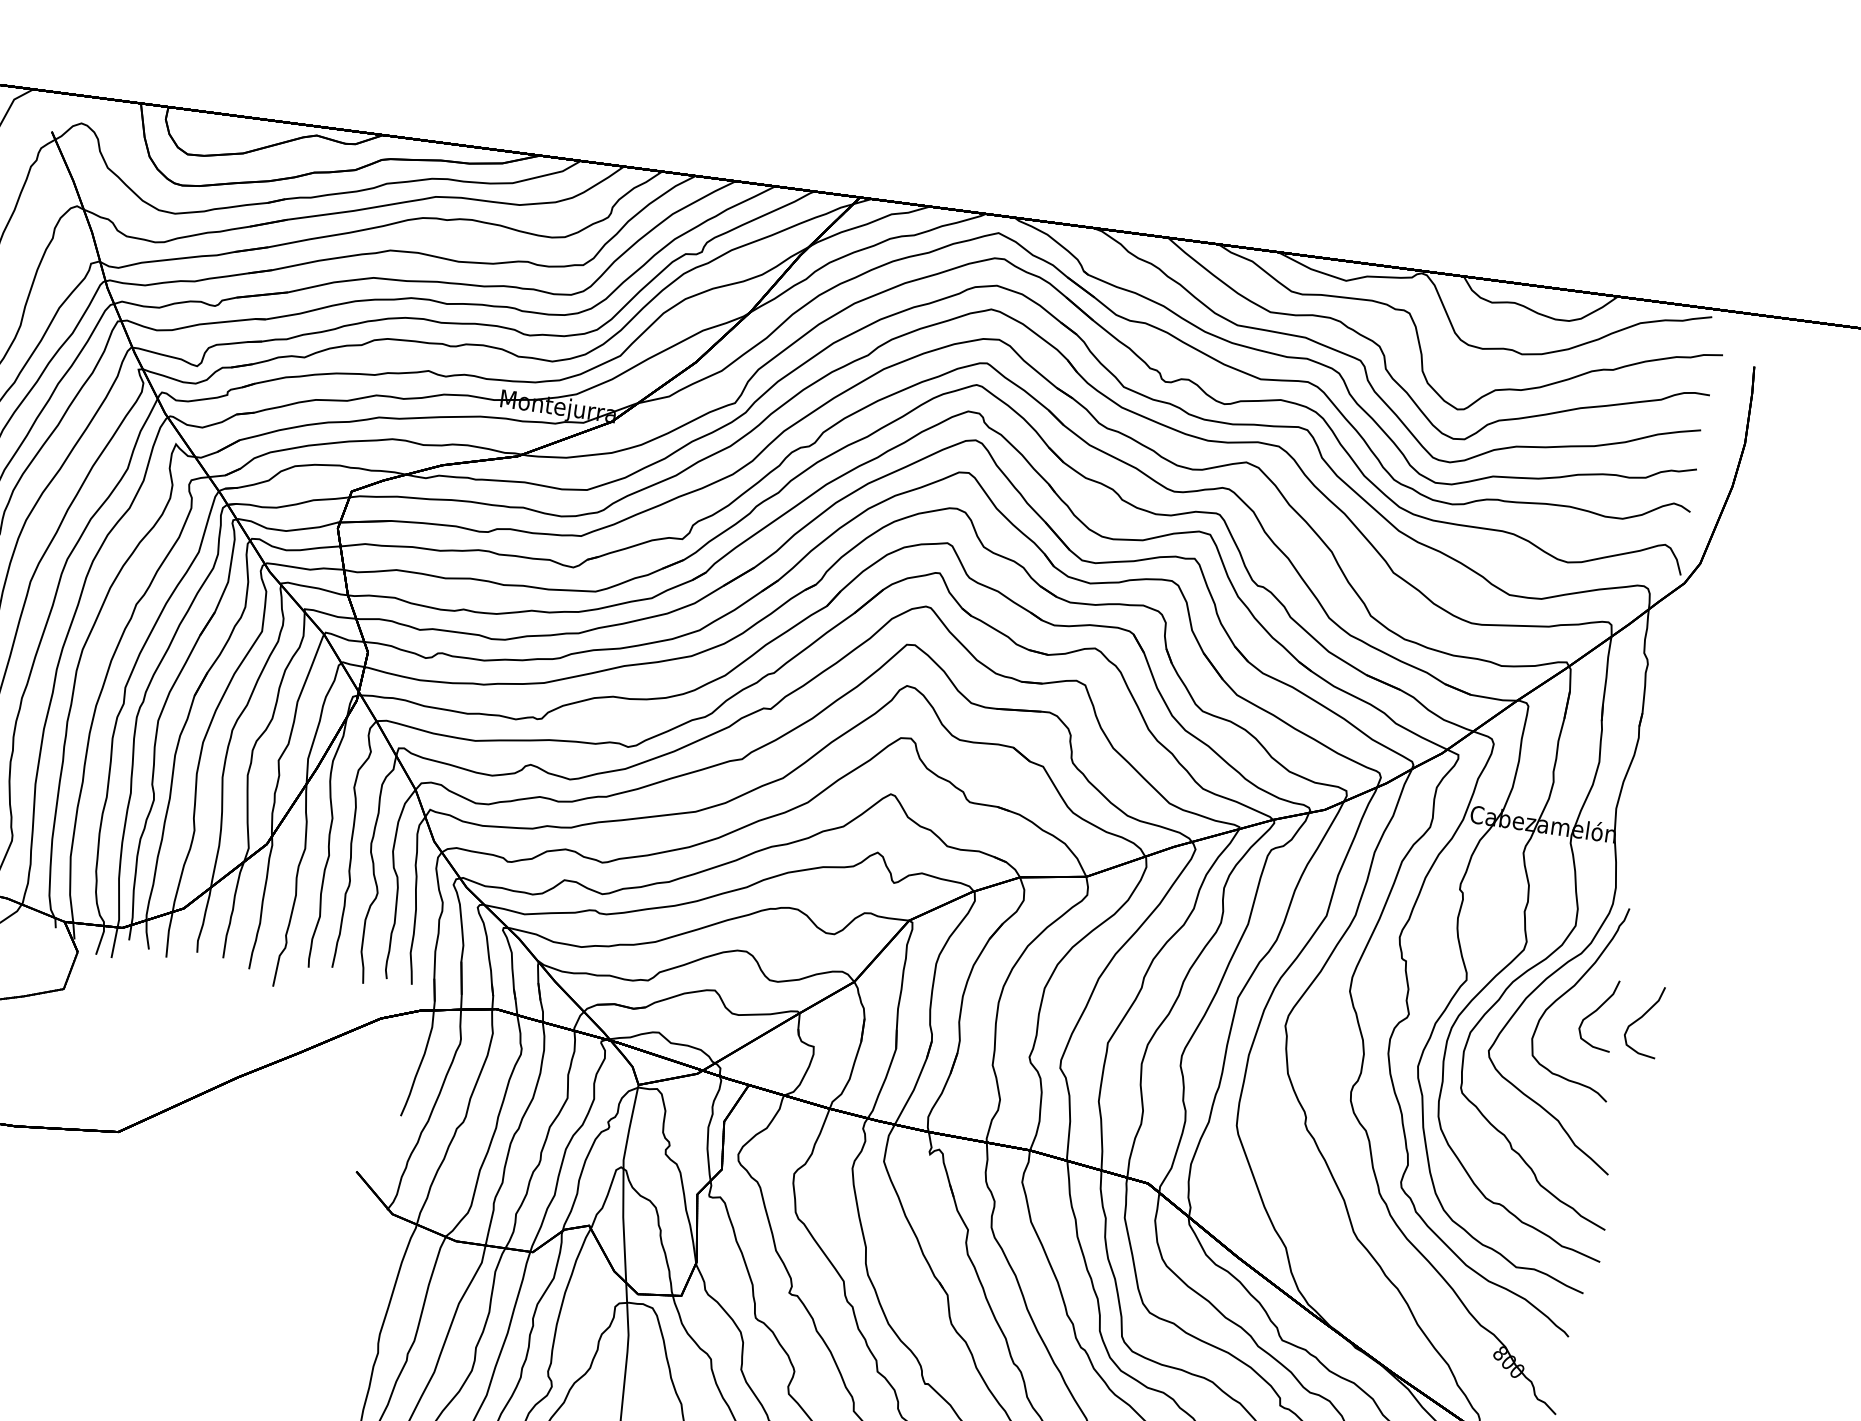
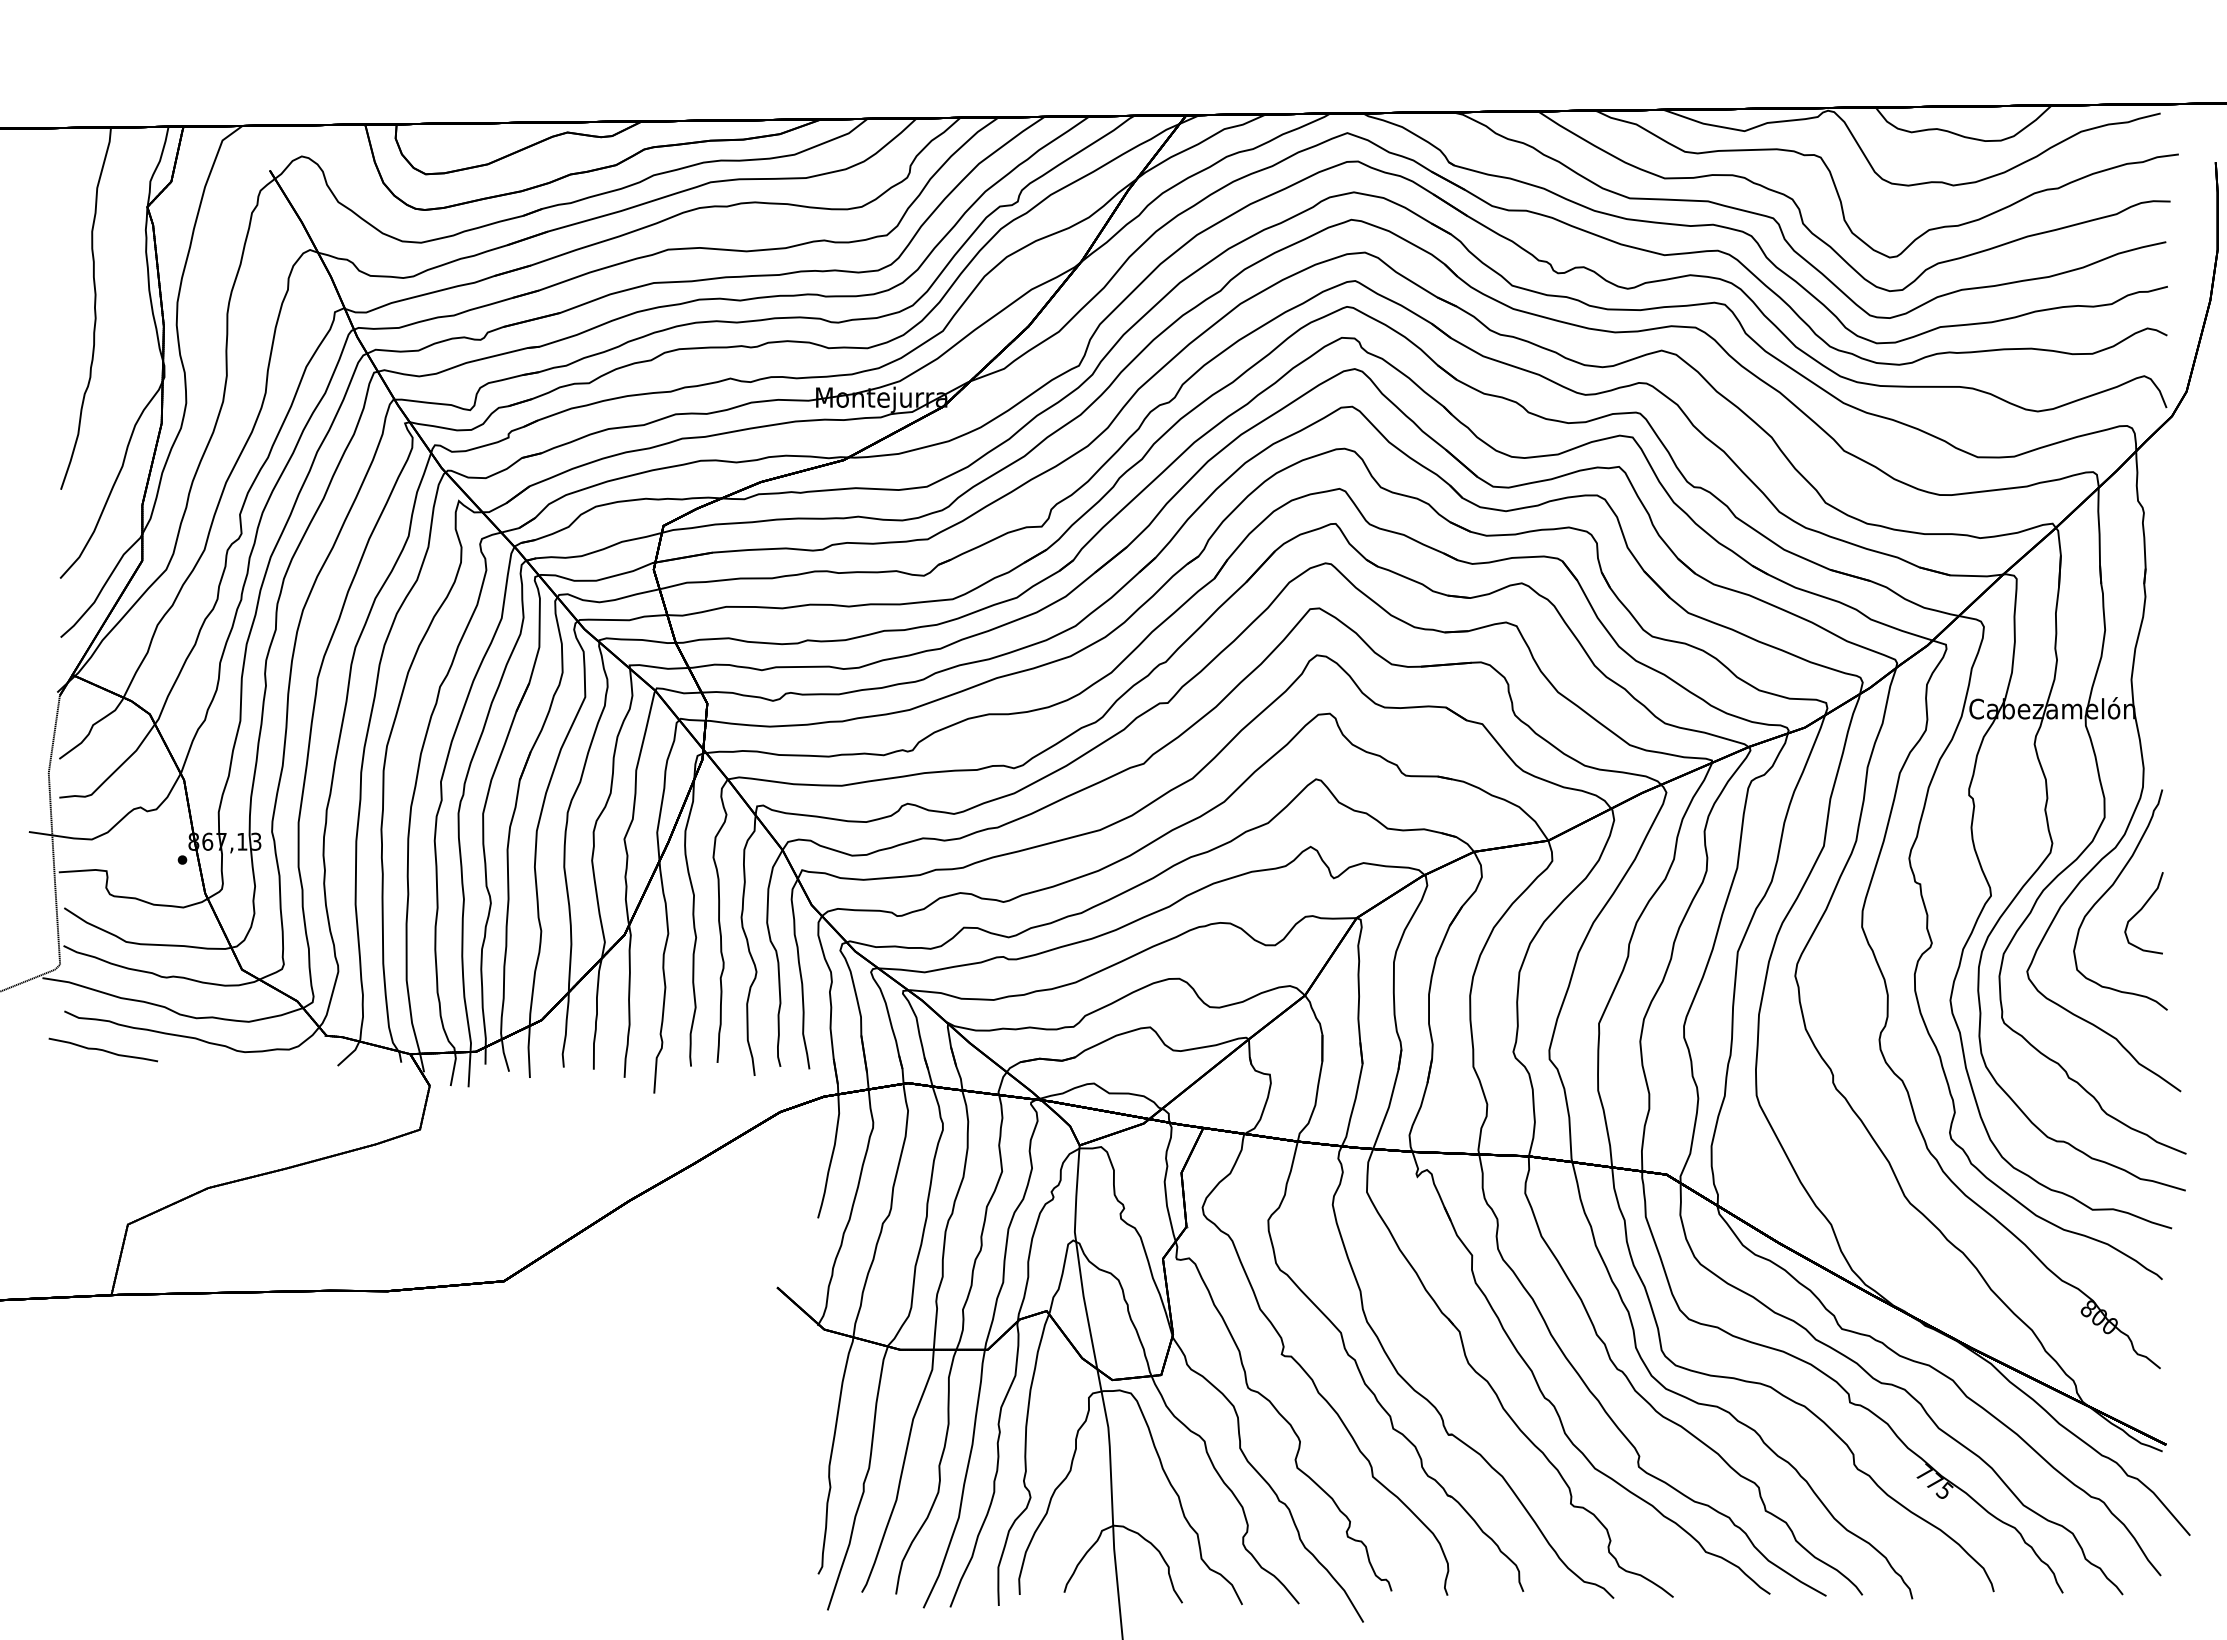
part: (1643, 1021) -> (2195, 913), removed

